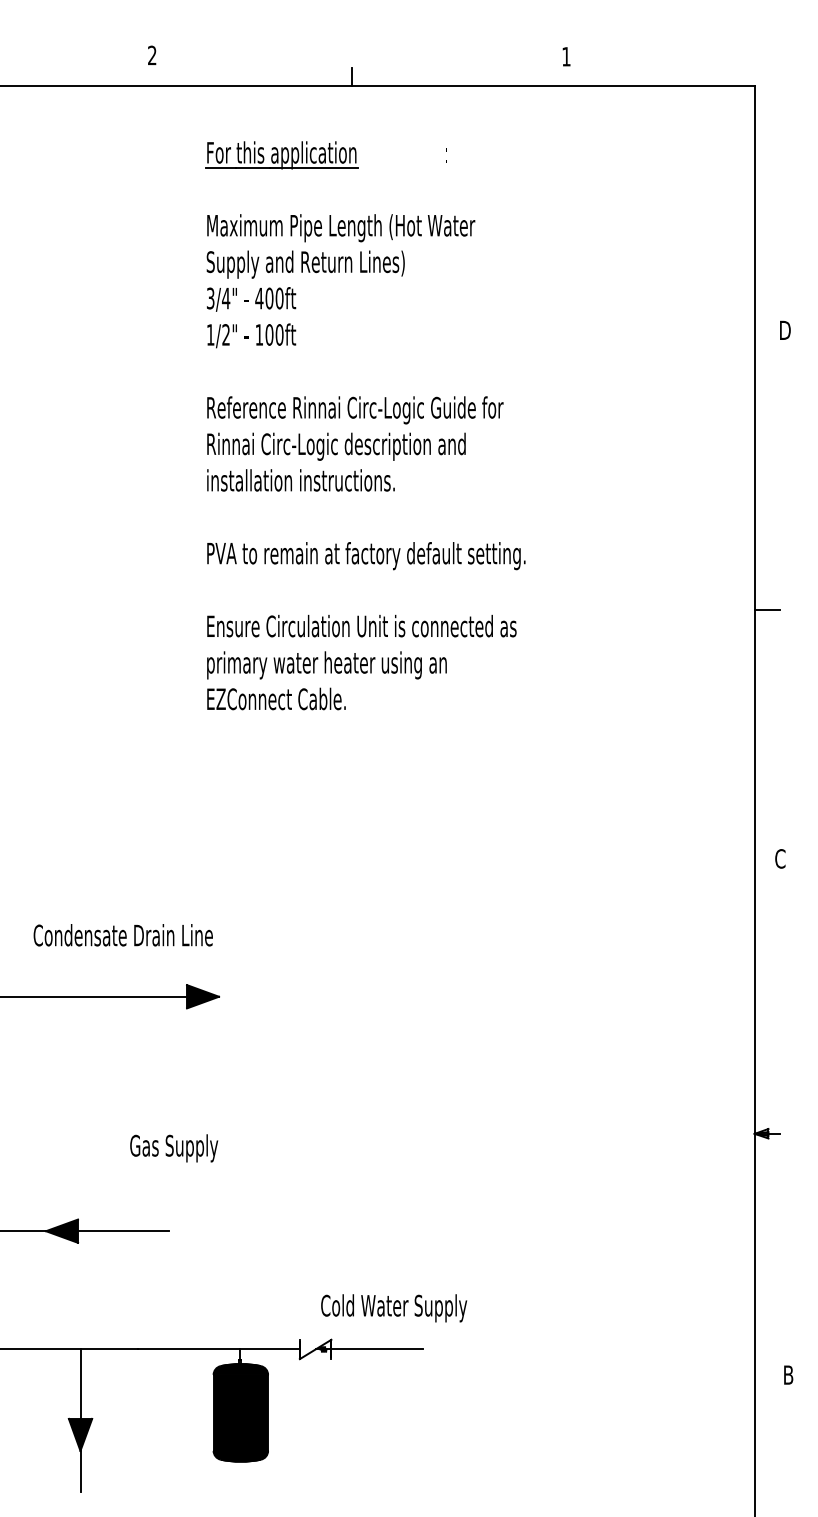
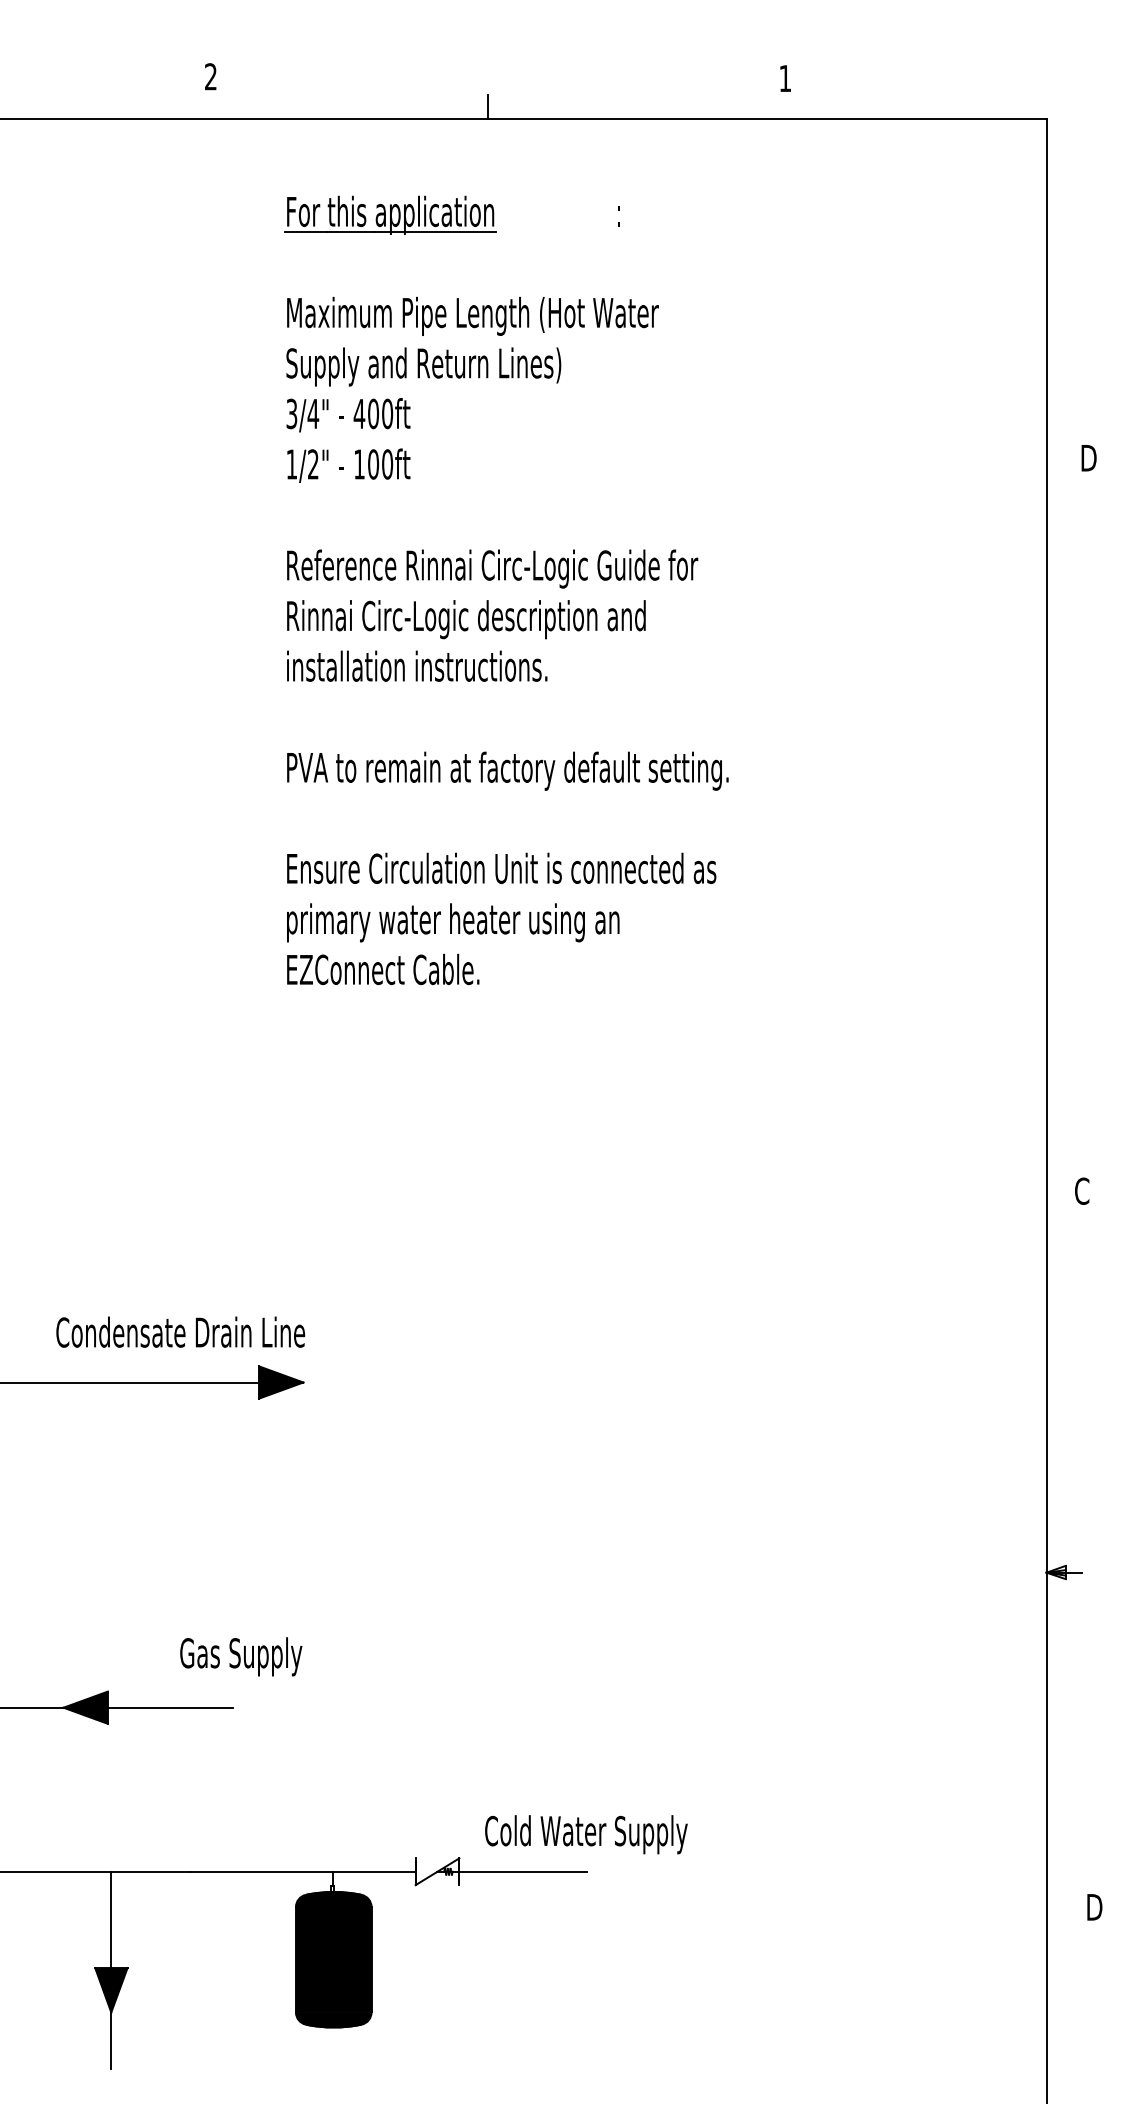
line: (767, 610) -> (1064, 846), removed
text: (123, 934) -> (180, 1331), moved
text: (174, 1148) -> (241, 1656), moved
text: (394, 1308) -> (586, 1834), moved
text: (789, 1375) -> (1095, 1907), B -> D

